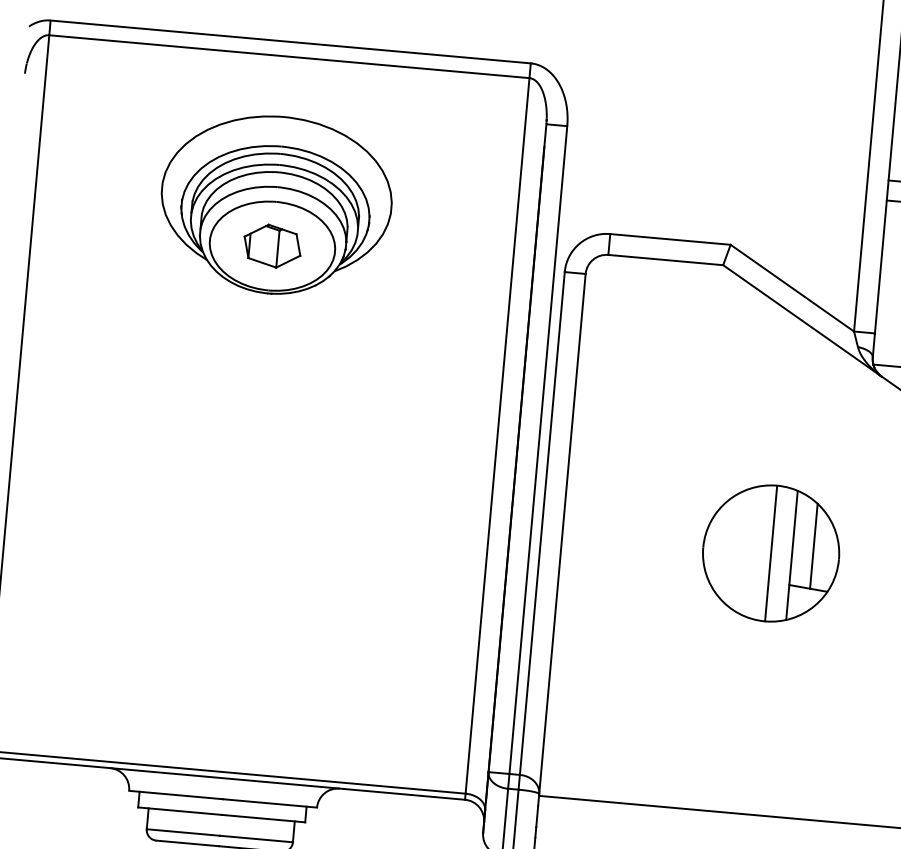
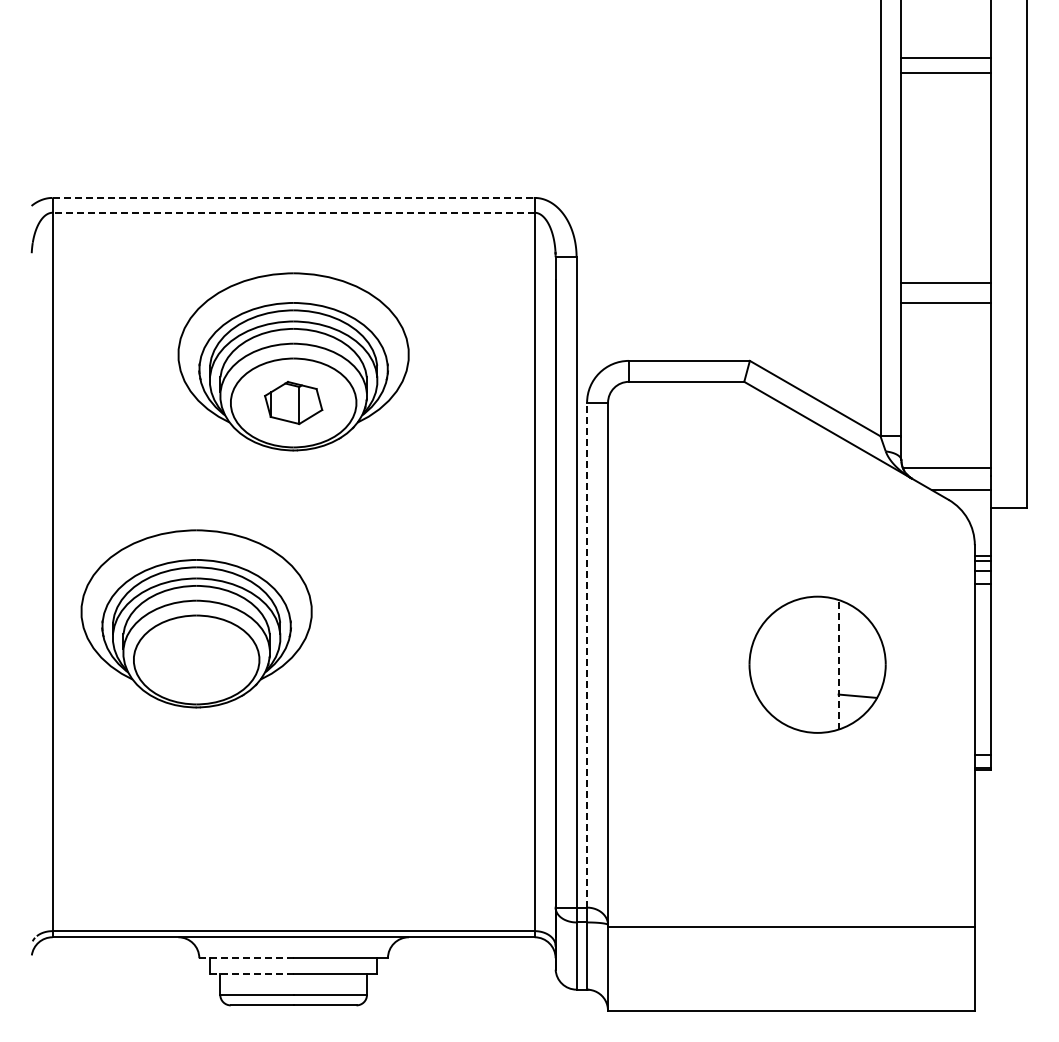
line: (291, 41) -> (294, 197), solid -> dashed
line: (289, 56) -> (293, 212), solid -> dashed
part: (156, 452) -> (196, 618), added
line: (542, 522) -> (587, 654), solid -> dashed
line: (813, 546) -> (859, 653), removed
line: (771, 553) -> (817, 664), removed
line: (791, 555) -> (838, 664), solid -> dashed
line: (176, 795) -> (246, 958), solid -> dashed
line: (179, 810) -> (251, 973), solid -> dashed

